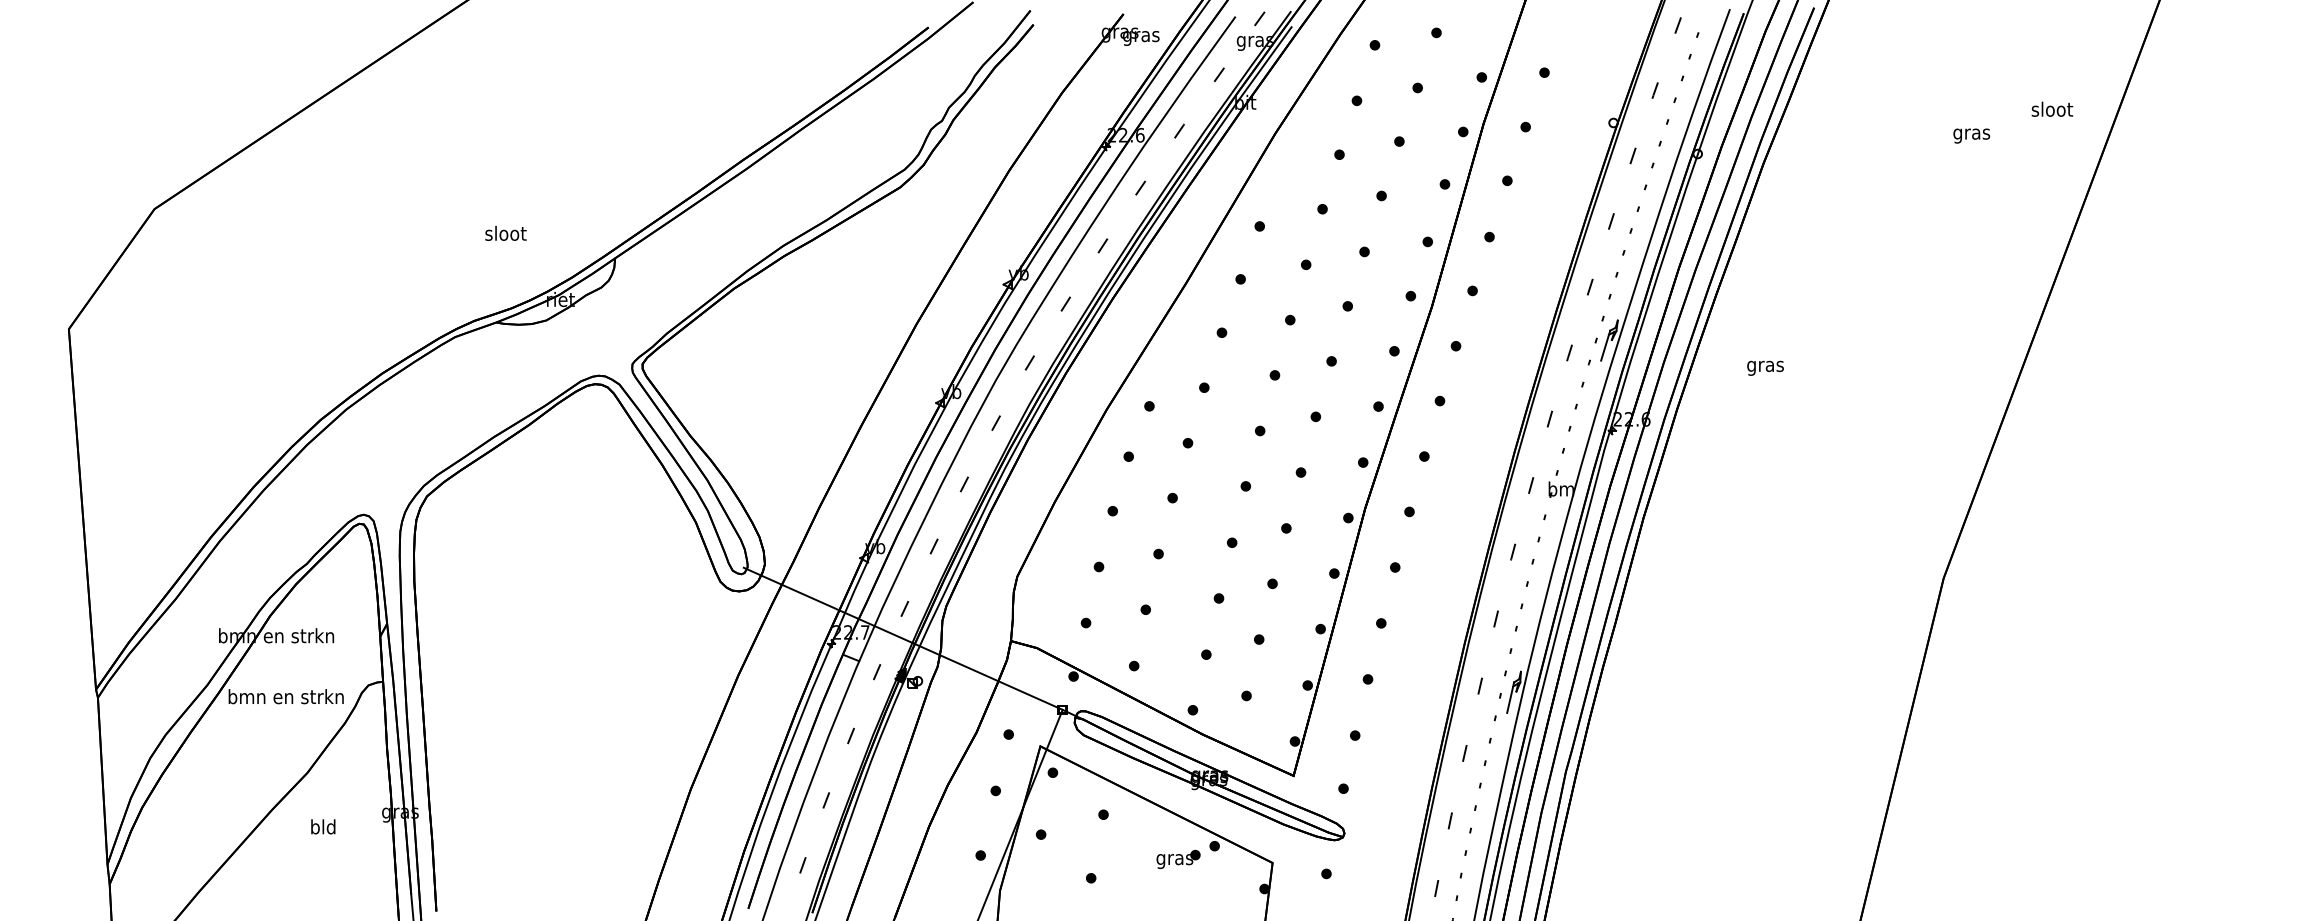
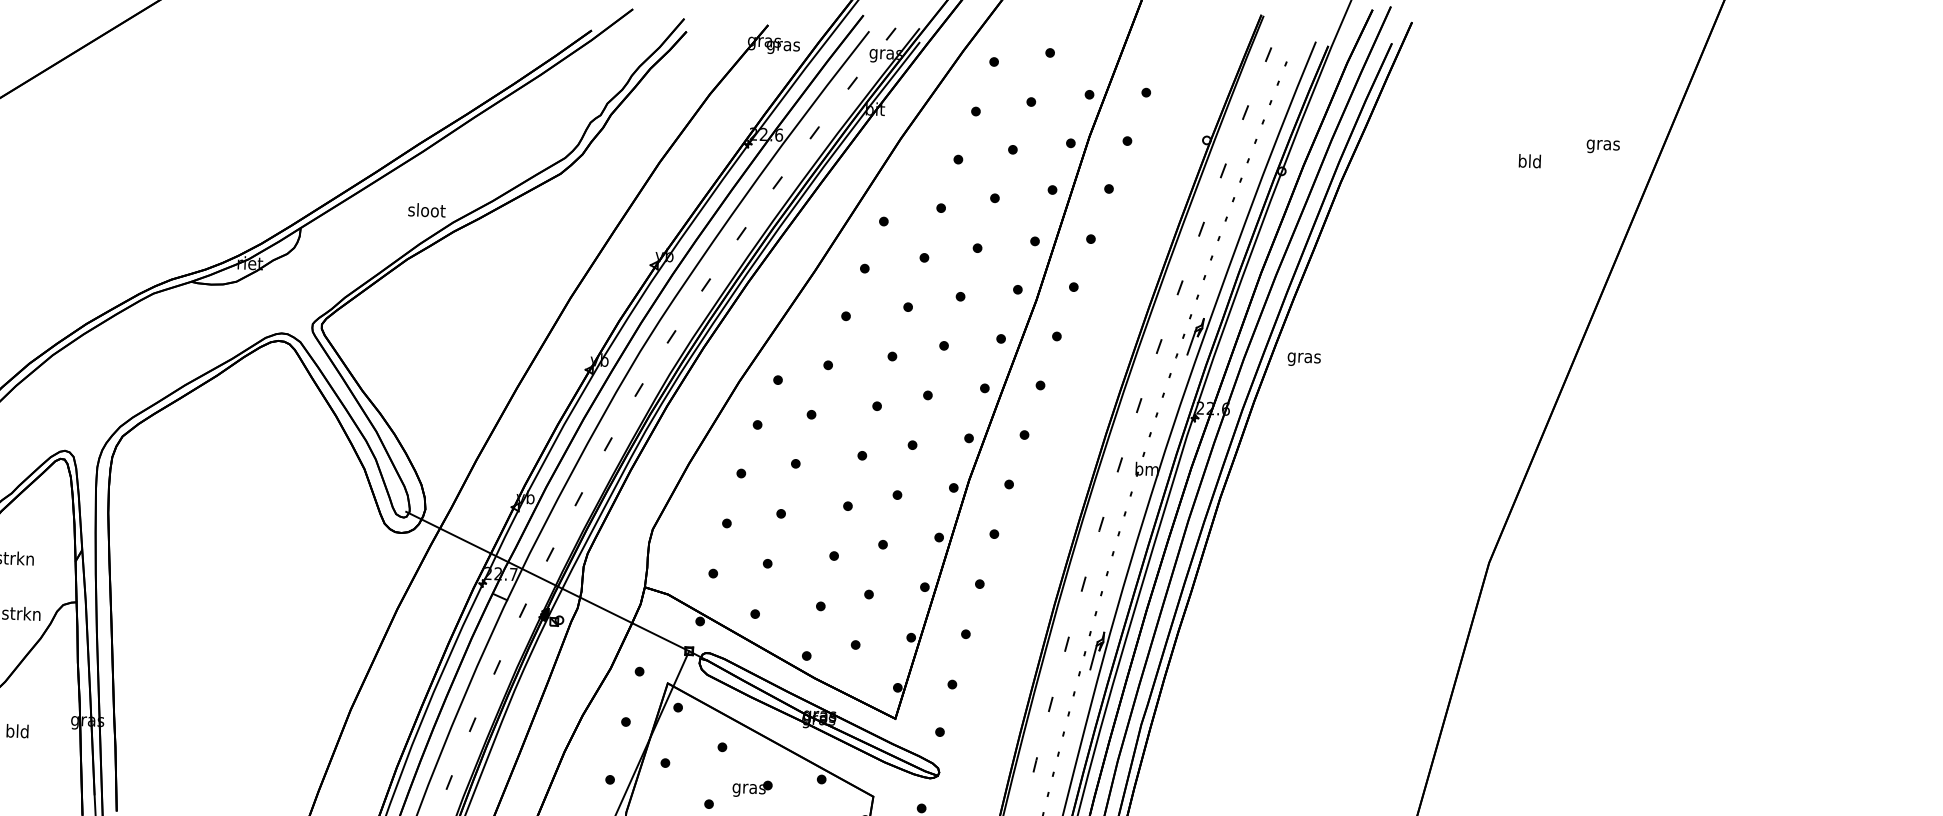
text: (2052, 110) -> (1603, 144), sloot -> gras
text: (1971, 133) -> (1529, 162), gras -> bld
text: (505, 232) -> (426, 209), moved
text: (1765, 367) -> (1304, 358), moved
part: (1178, 858) -> (752, 788), moved

